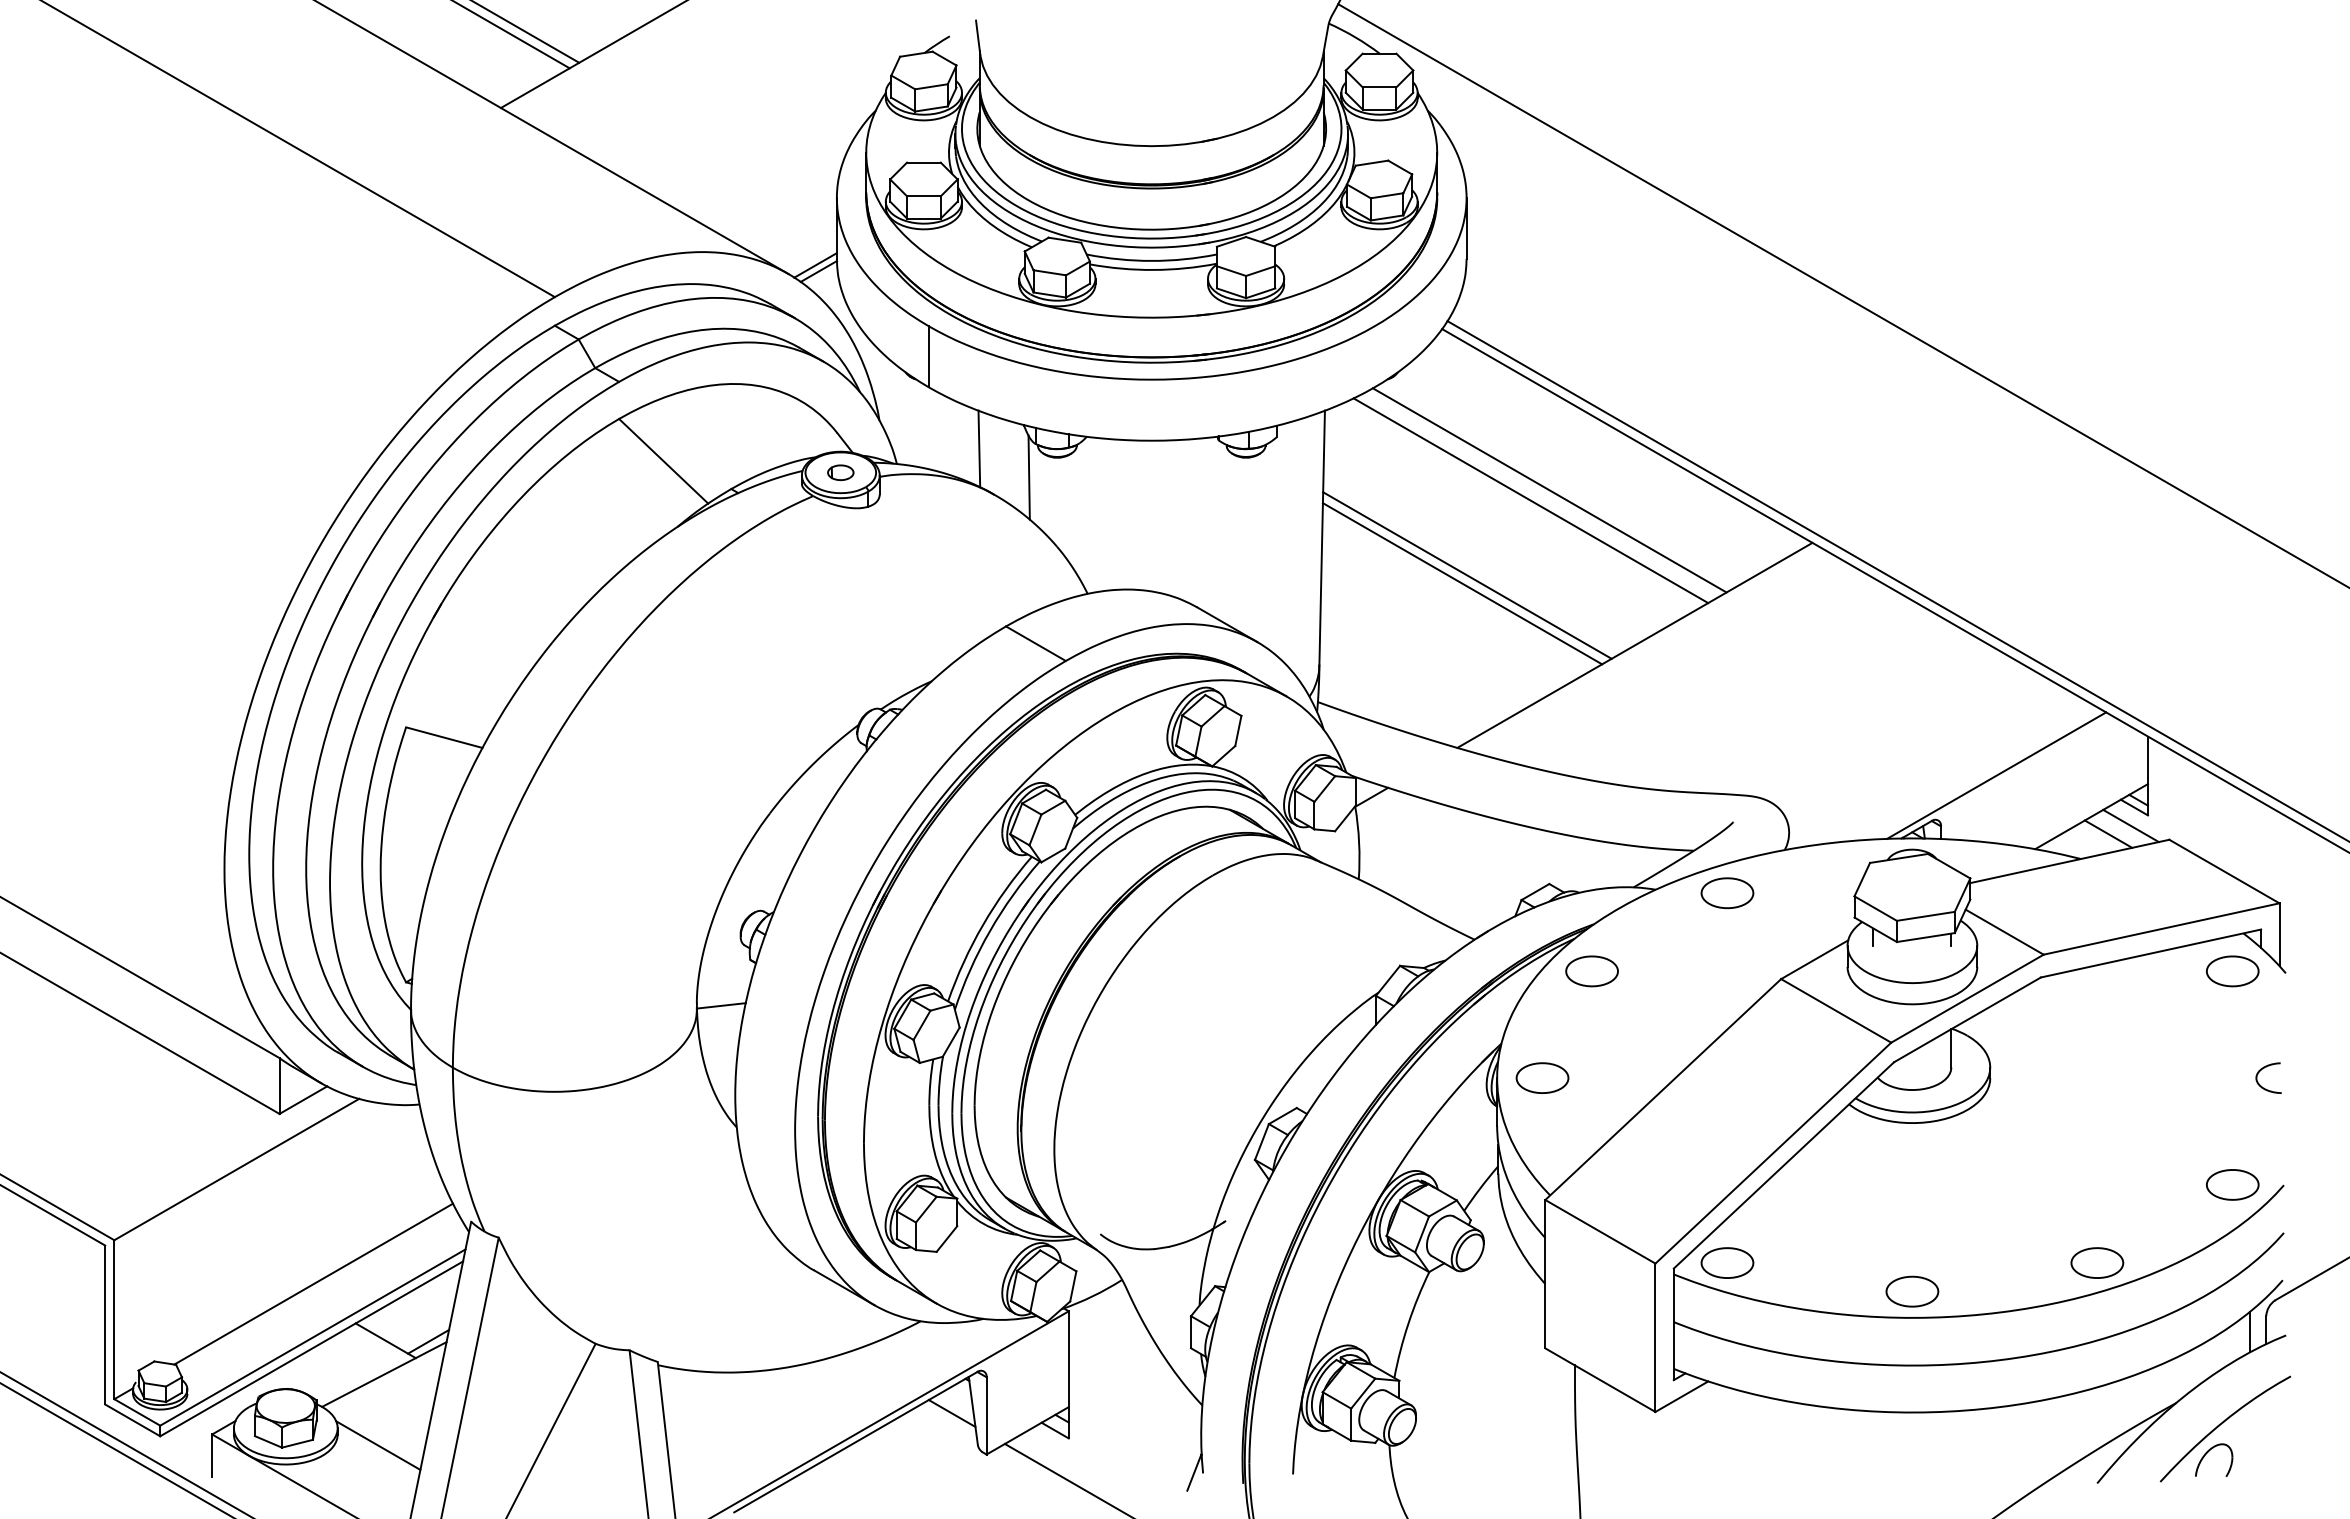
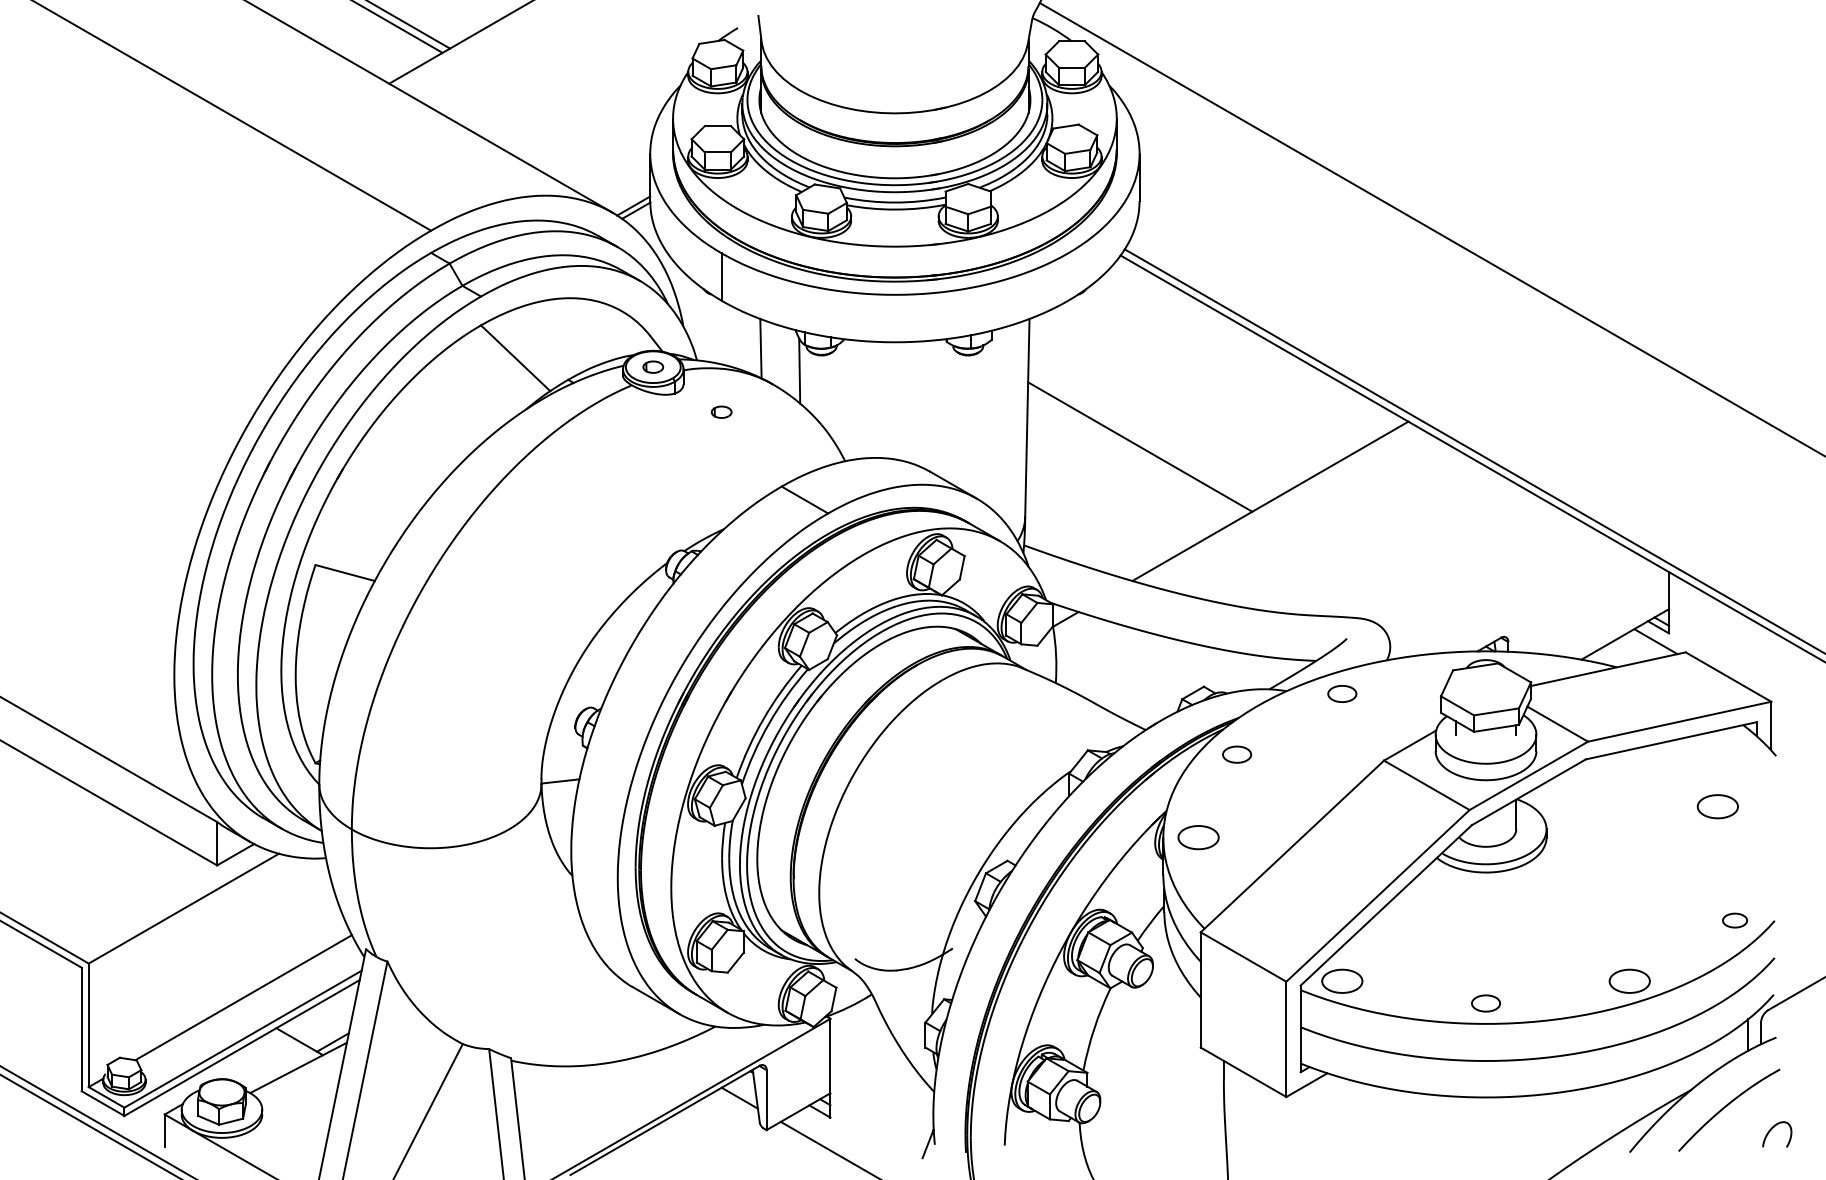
line: (1549, 490) -> (1204, 380), removed
line: (1530, 500) -> (1189, 388), removed
part: (928, 530) -> (721, 412), added
line: (1462, 583) -> (1136, 453), removed
line: (1996, 775) -> (1551, 602), removed
line: (2108, 833) -> (1638, 647), removed
part: (1727, 893) -> (1342, 694), size x0.7
part: (1591, 971) -> (1236, 754), size x0.7
part: (2232, 971) -> (1717, 806), moved
curve: (2264, 1068) -> (1759, 830), removed
part: (2232, 1184) -> (1734, 920), size x0.6
part: (1912, 1291) -> (1486, 1003), size x0.7
line: (378, 1445) -> (294, 1123), removed
part: (2208, 1452) -> (1772, 1128), moved

